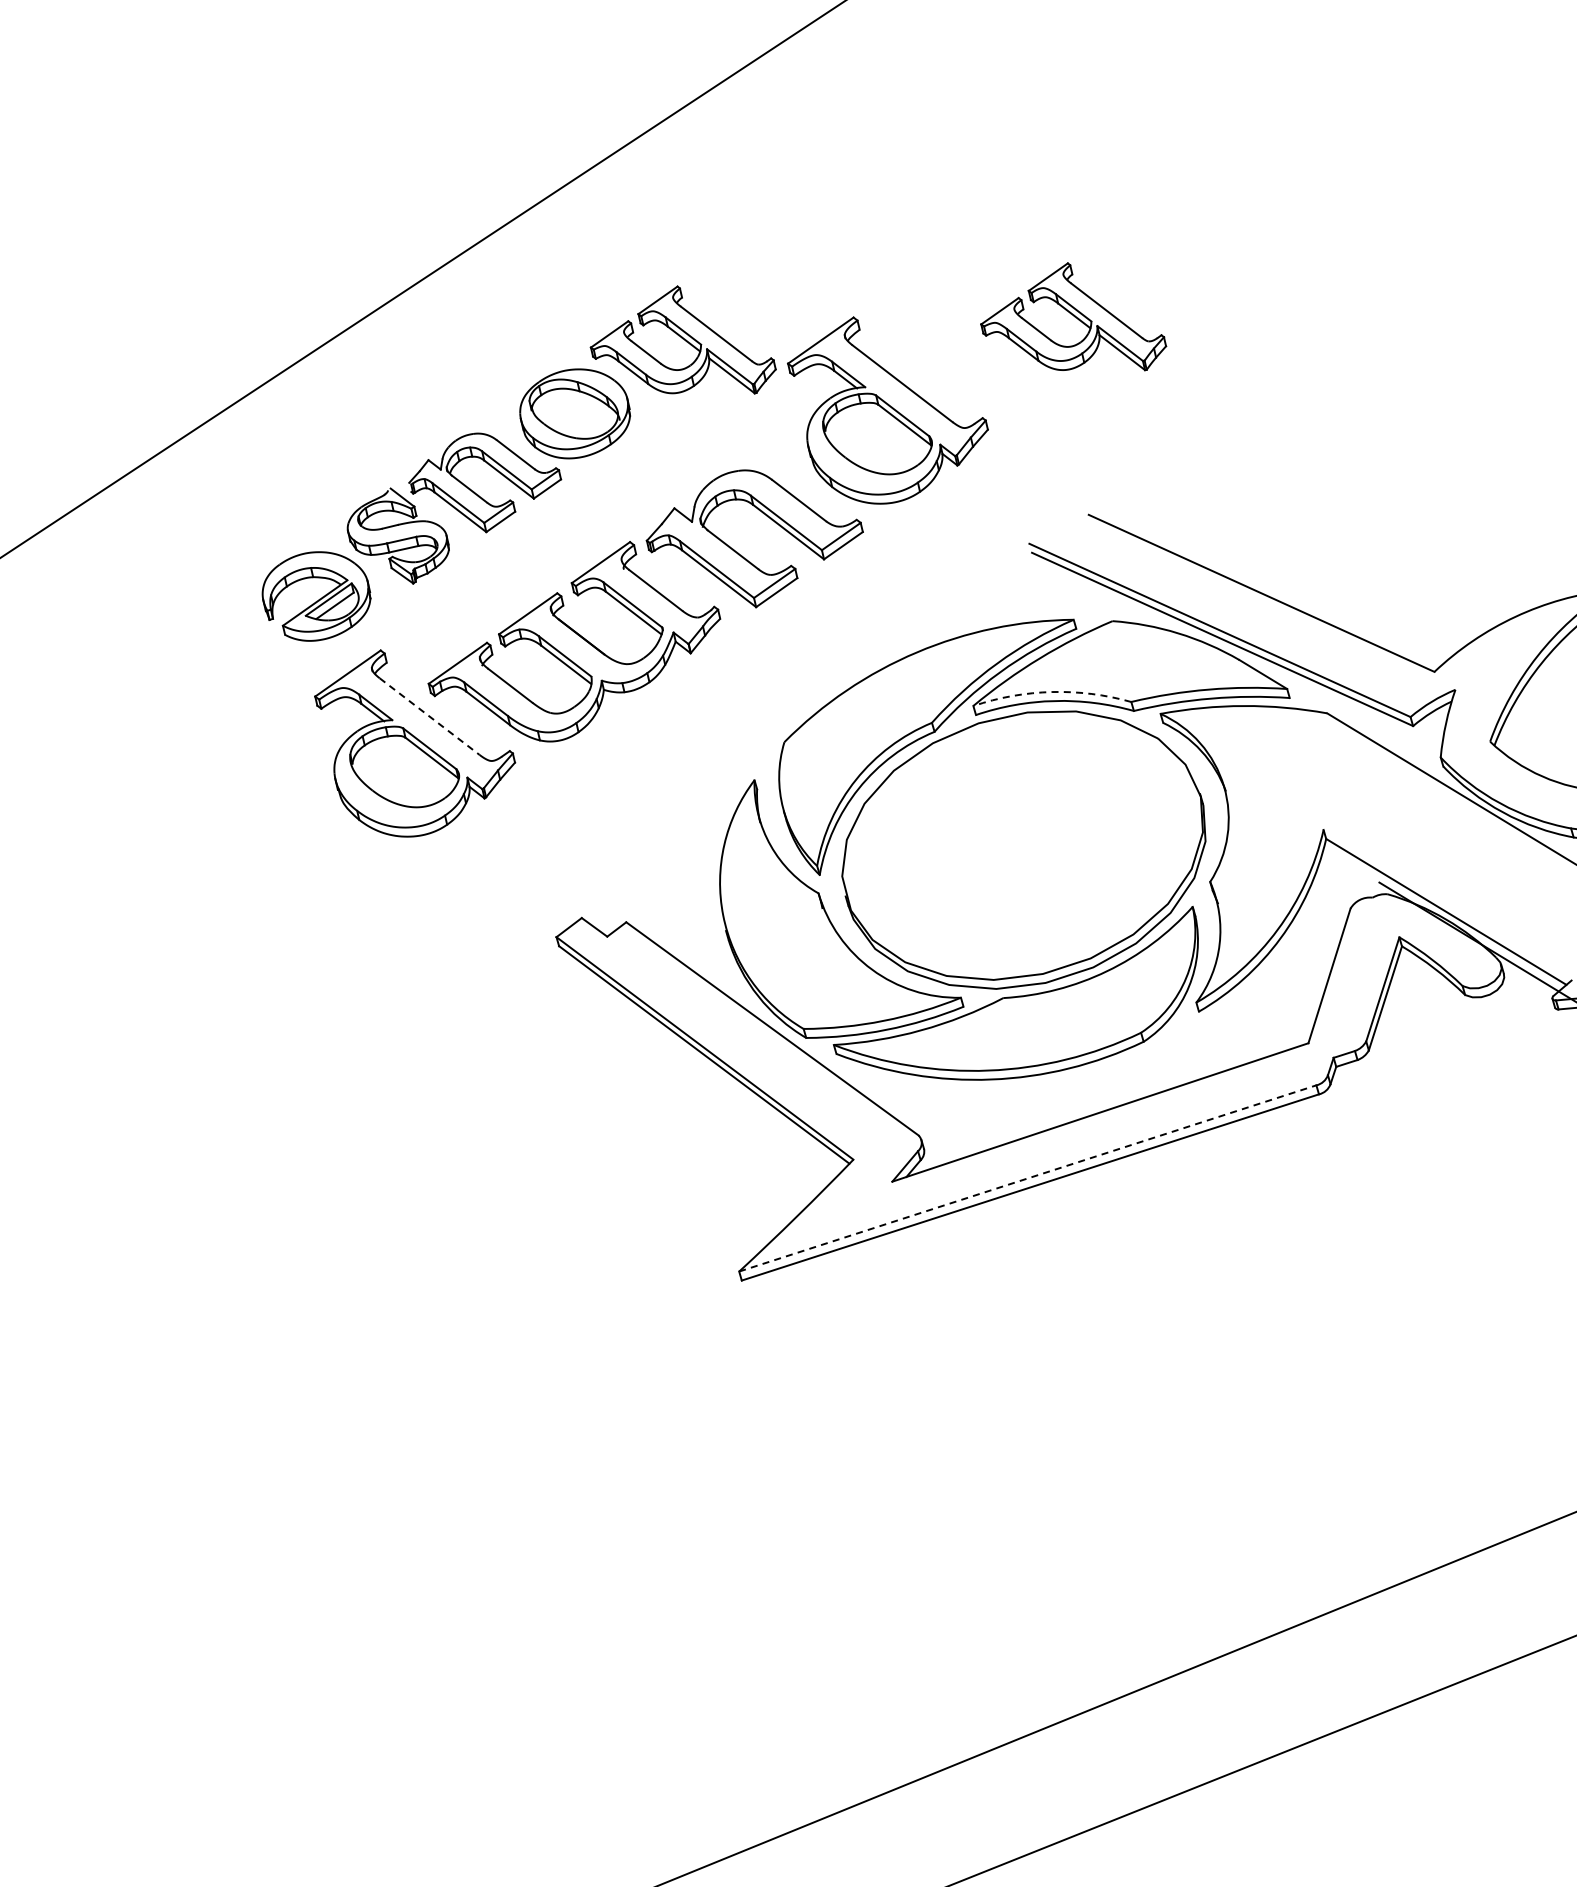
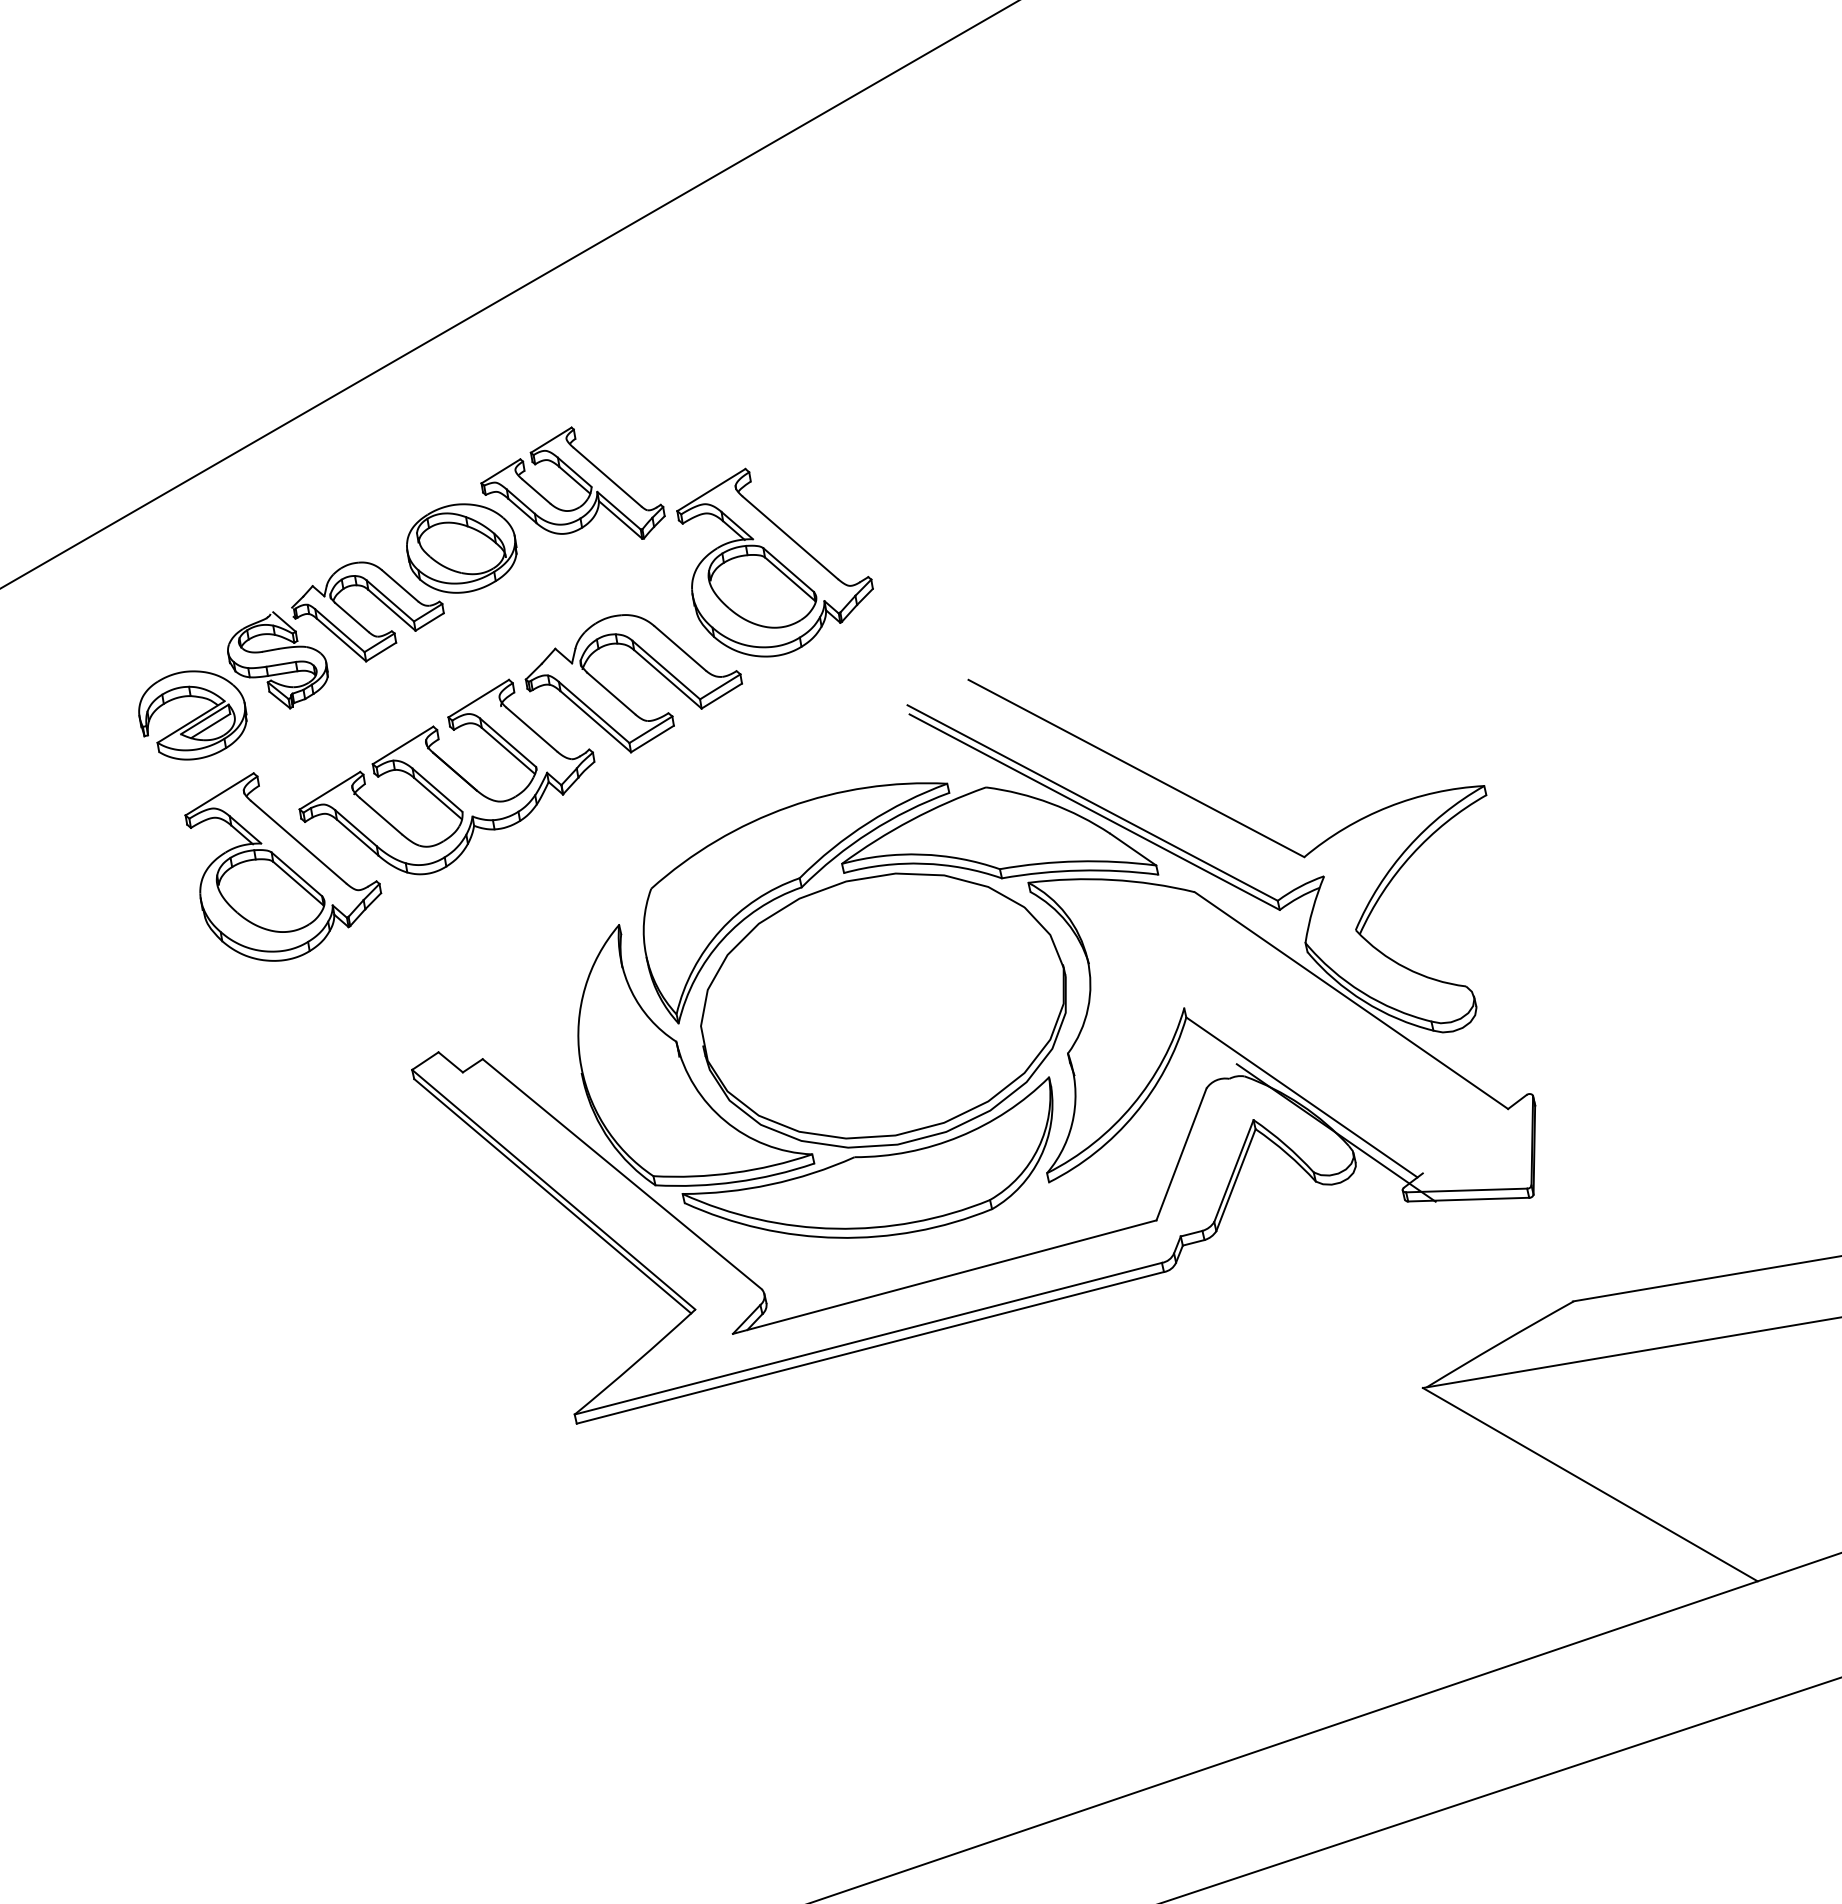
part: (1072, 318) -> (963, 482), removed
arc: (1052, 691) -> (921, 854), dashed -> solid
line: (429, 716) -> (298, 842), dashed -> solid
line: (1027, 1178) -> (868, 1338), dashed -> solid

